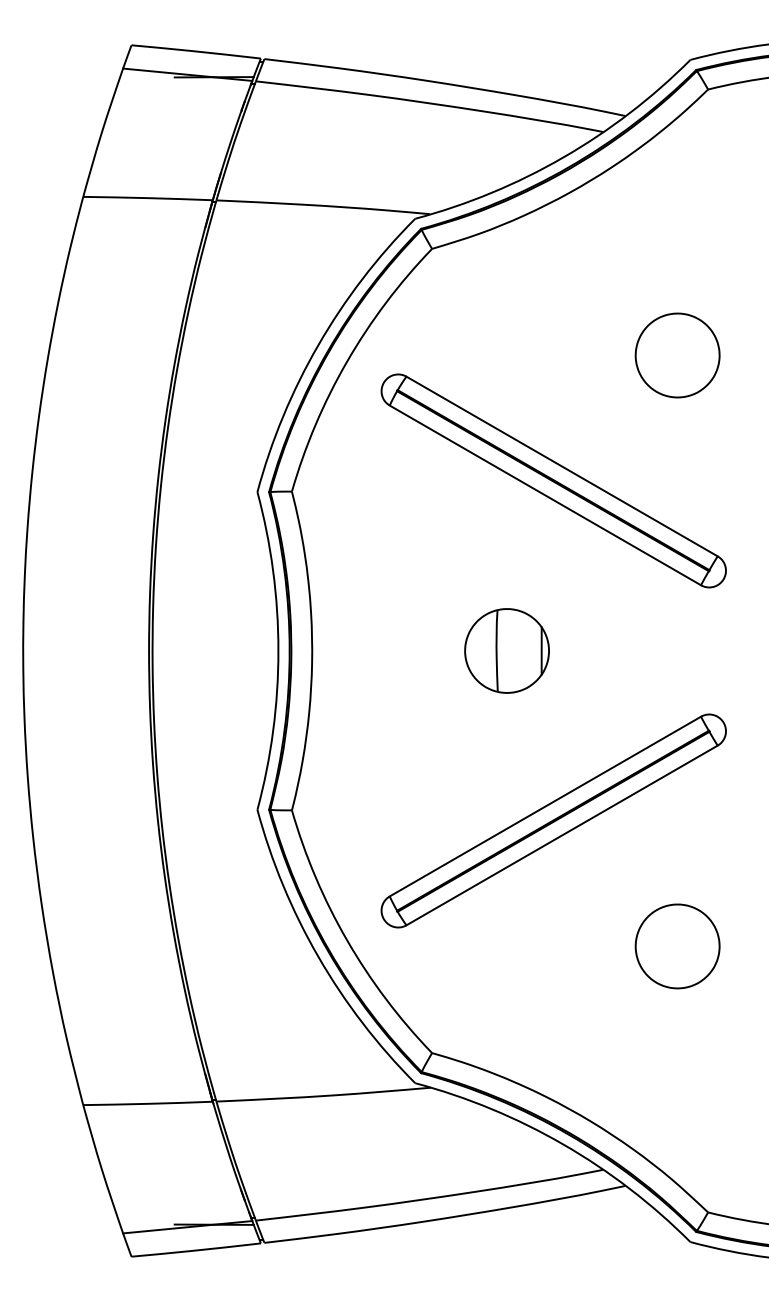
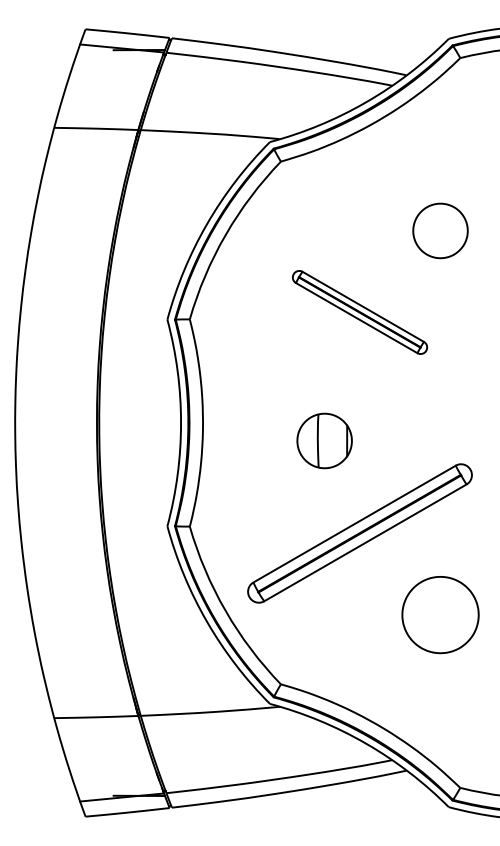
part: (552, 480) -> (359, 312), size x0.6
part: (506, 650) -> (324, 440), moved
part: (677, 945) -> (440, 614), size x1.4

